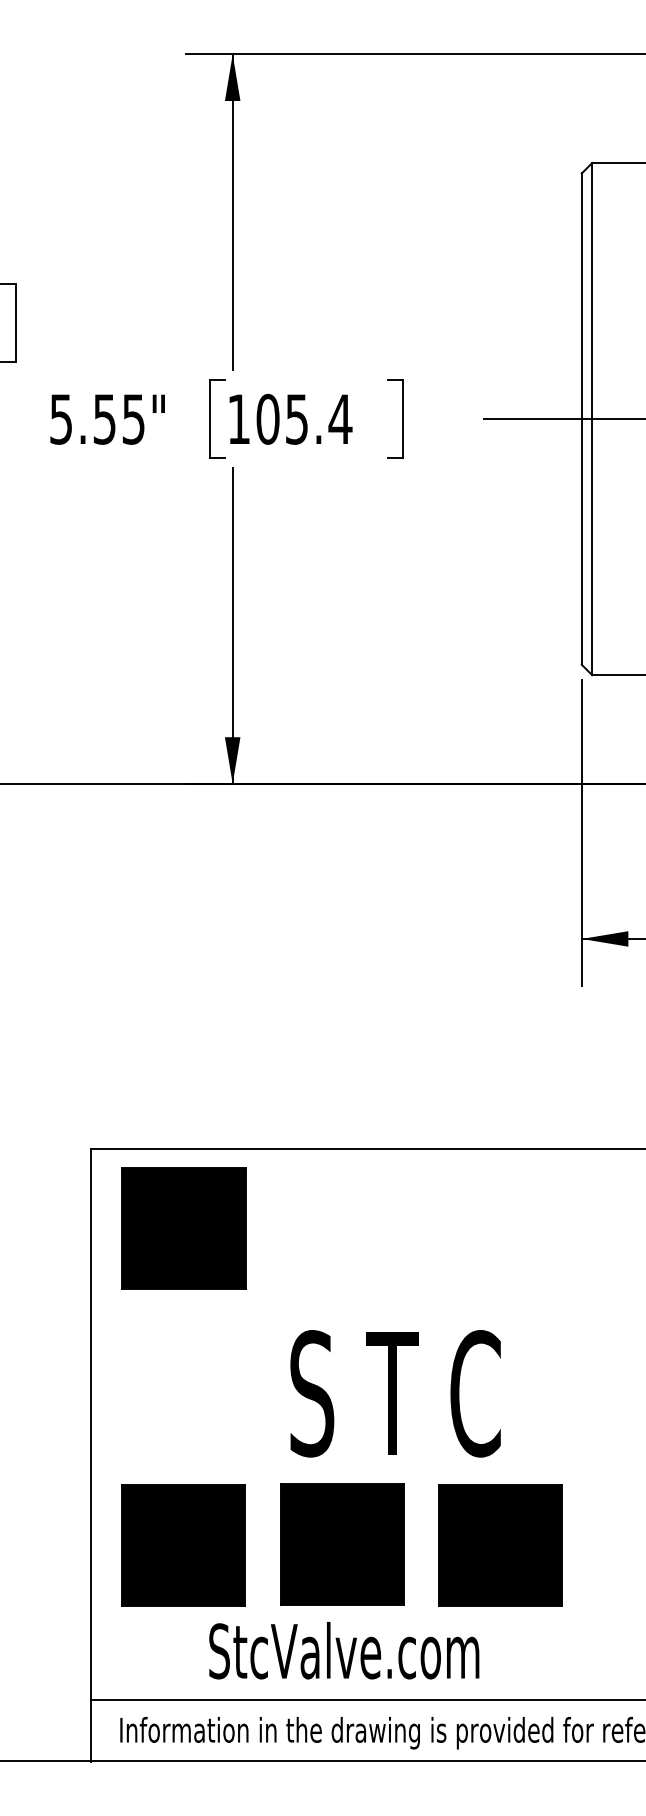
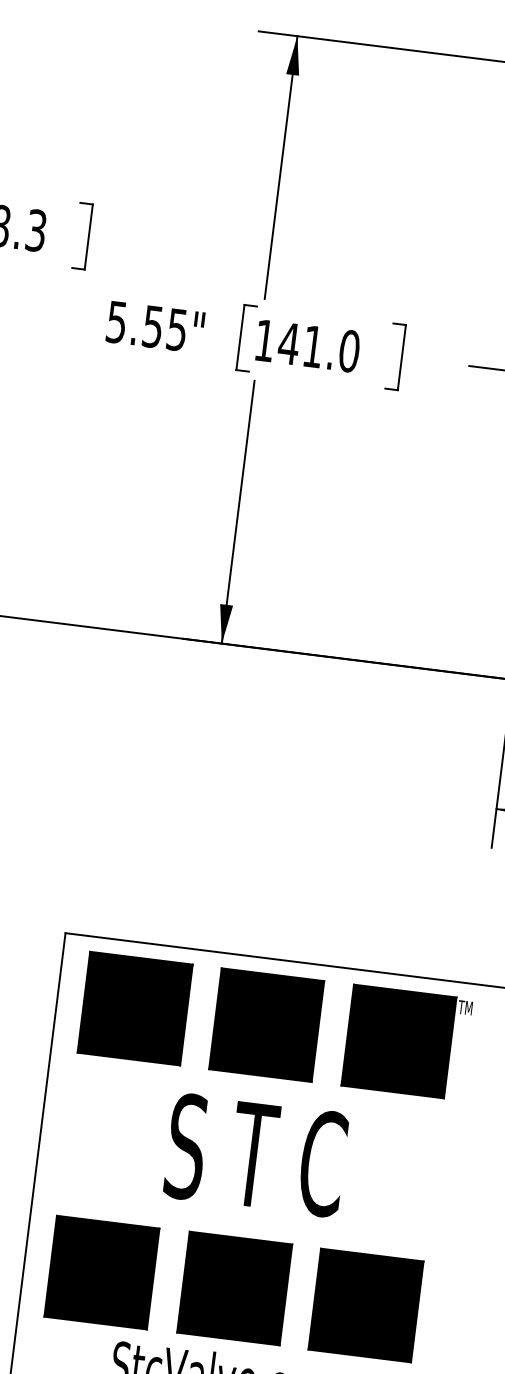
text: (303, 418) -> (318, 346), 105.4 -> 141.0
part: (341, 1228) -> (266, 1025), added
part: (510, 1228) -> (407, 1042), added
text: (395, 1393) -> (256, 1155), moved

